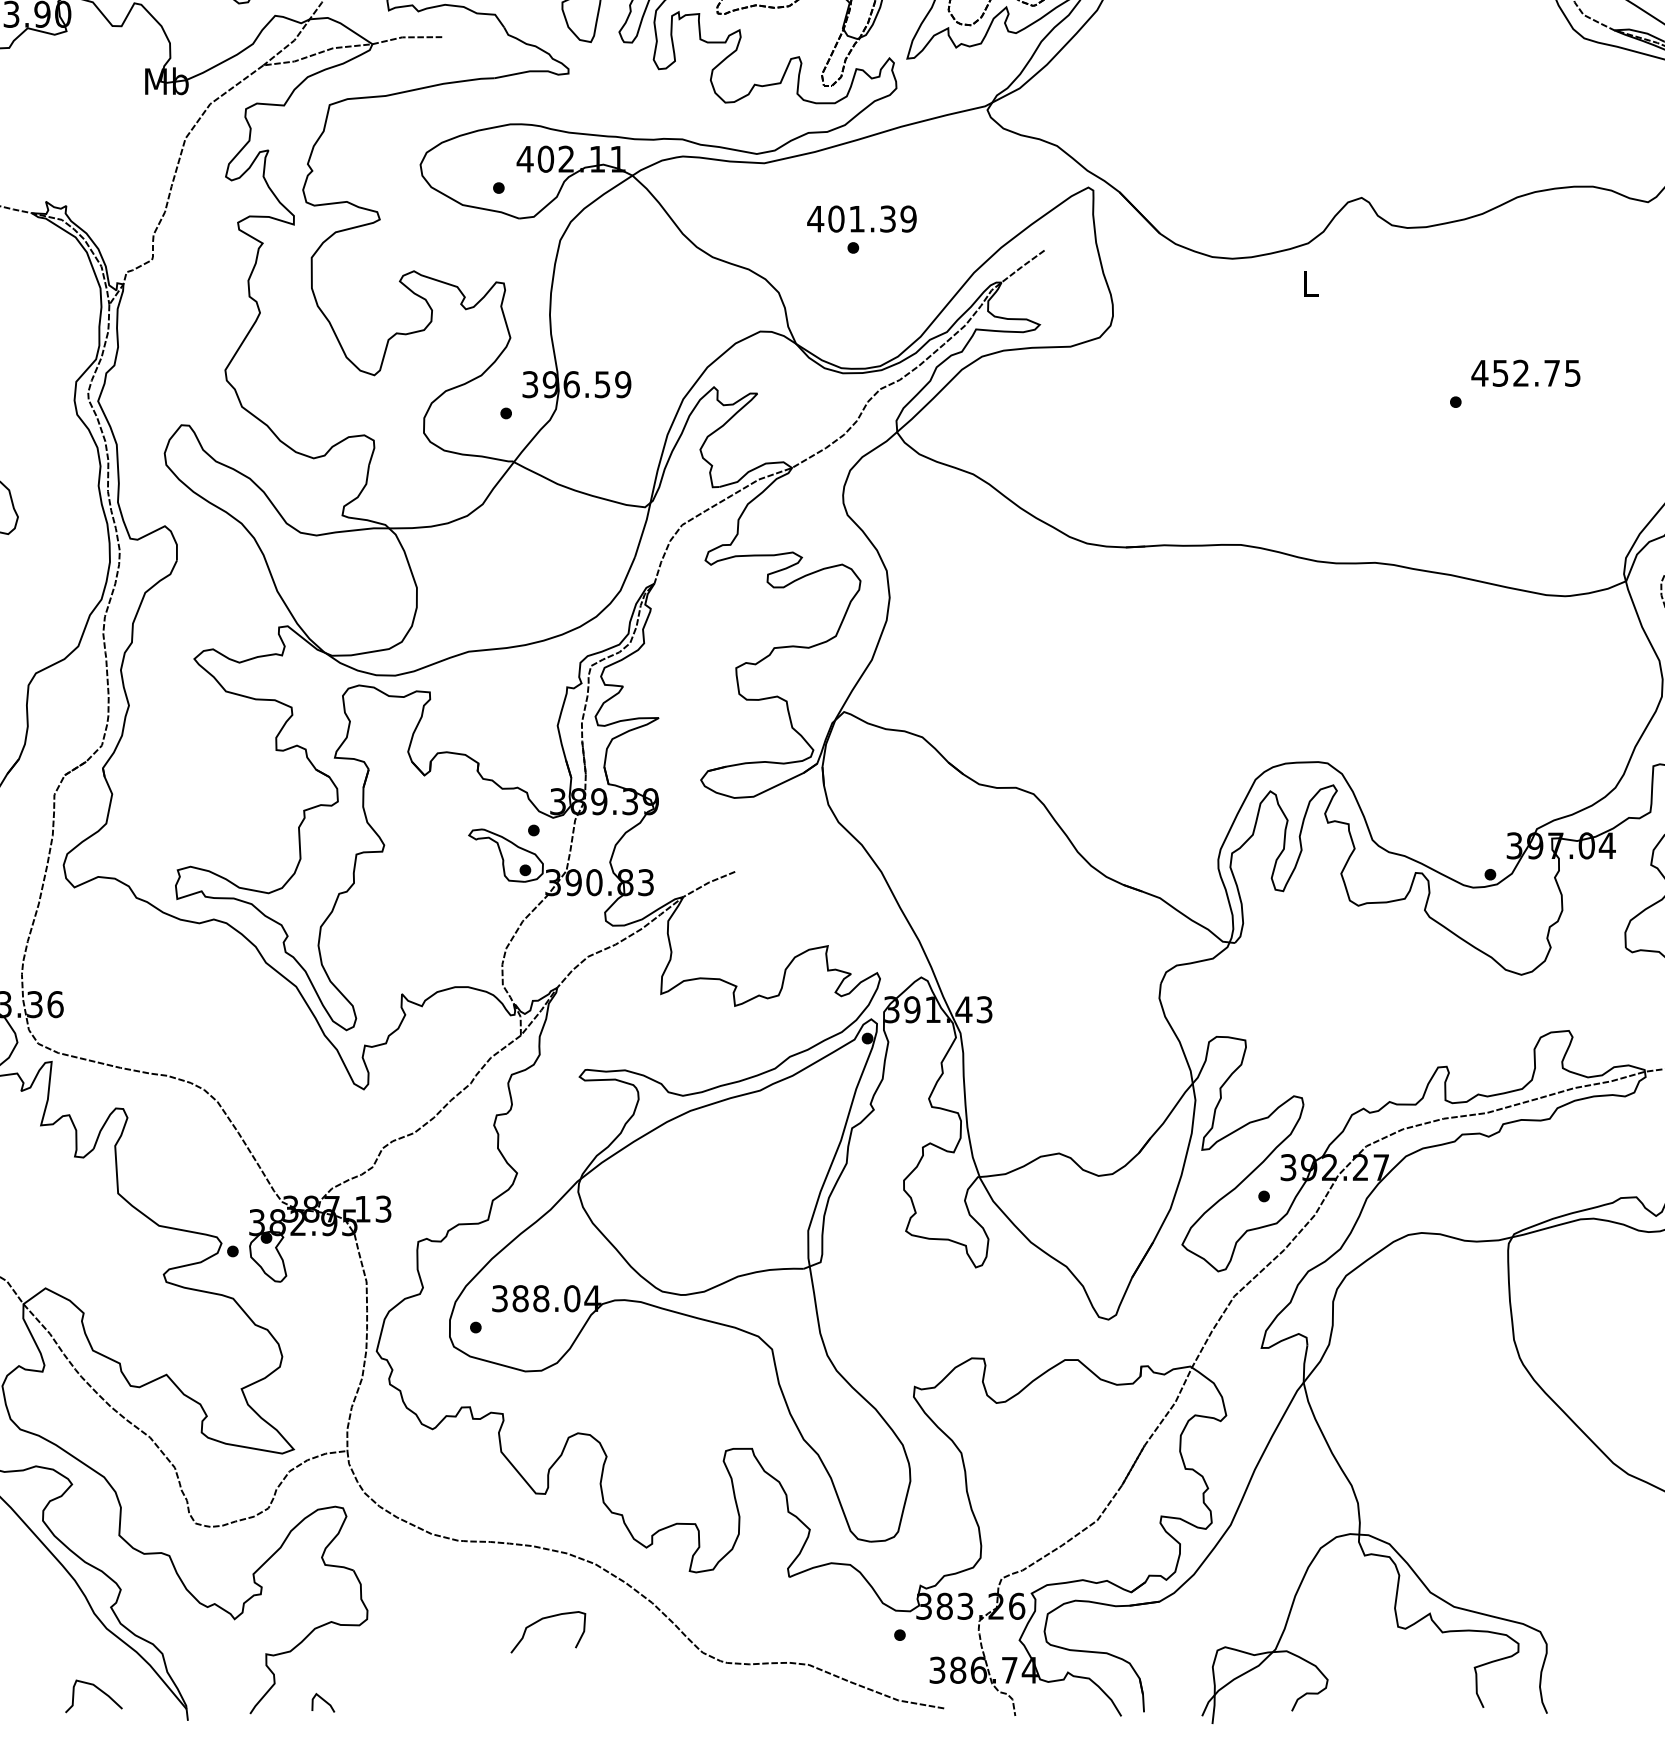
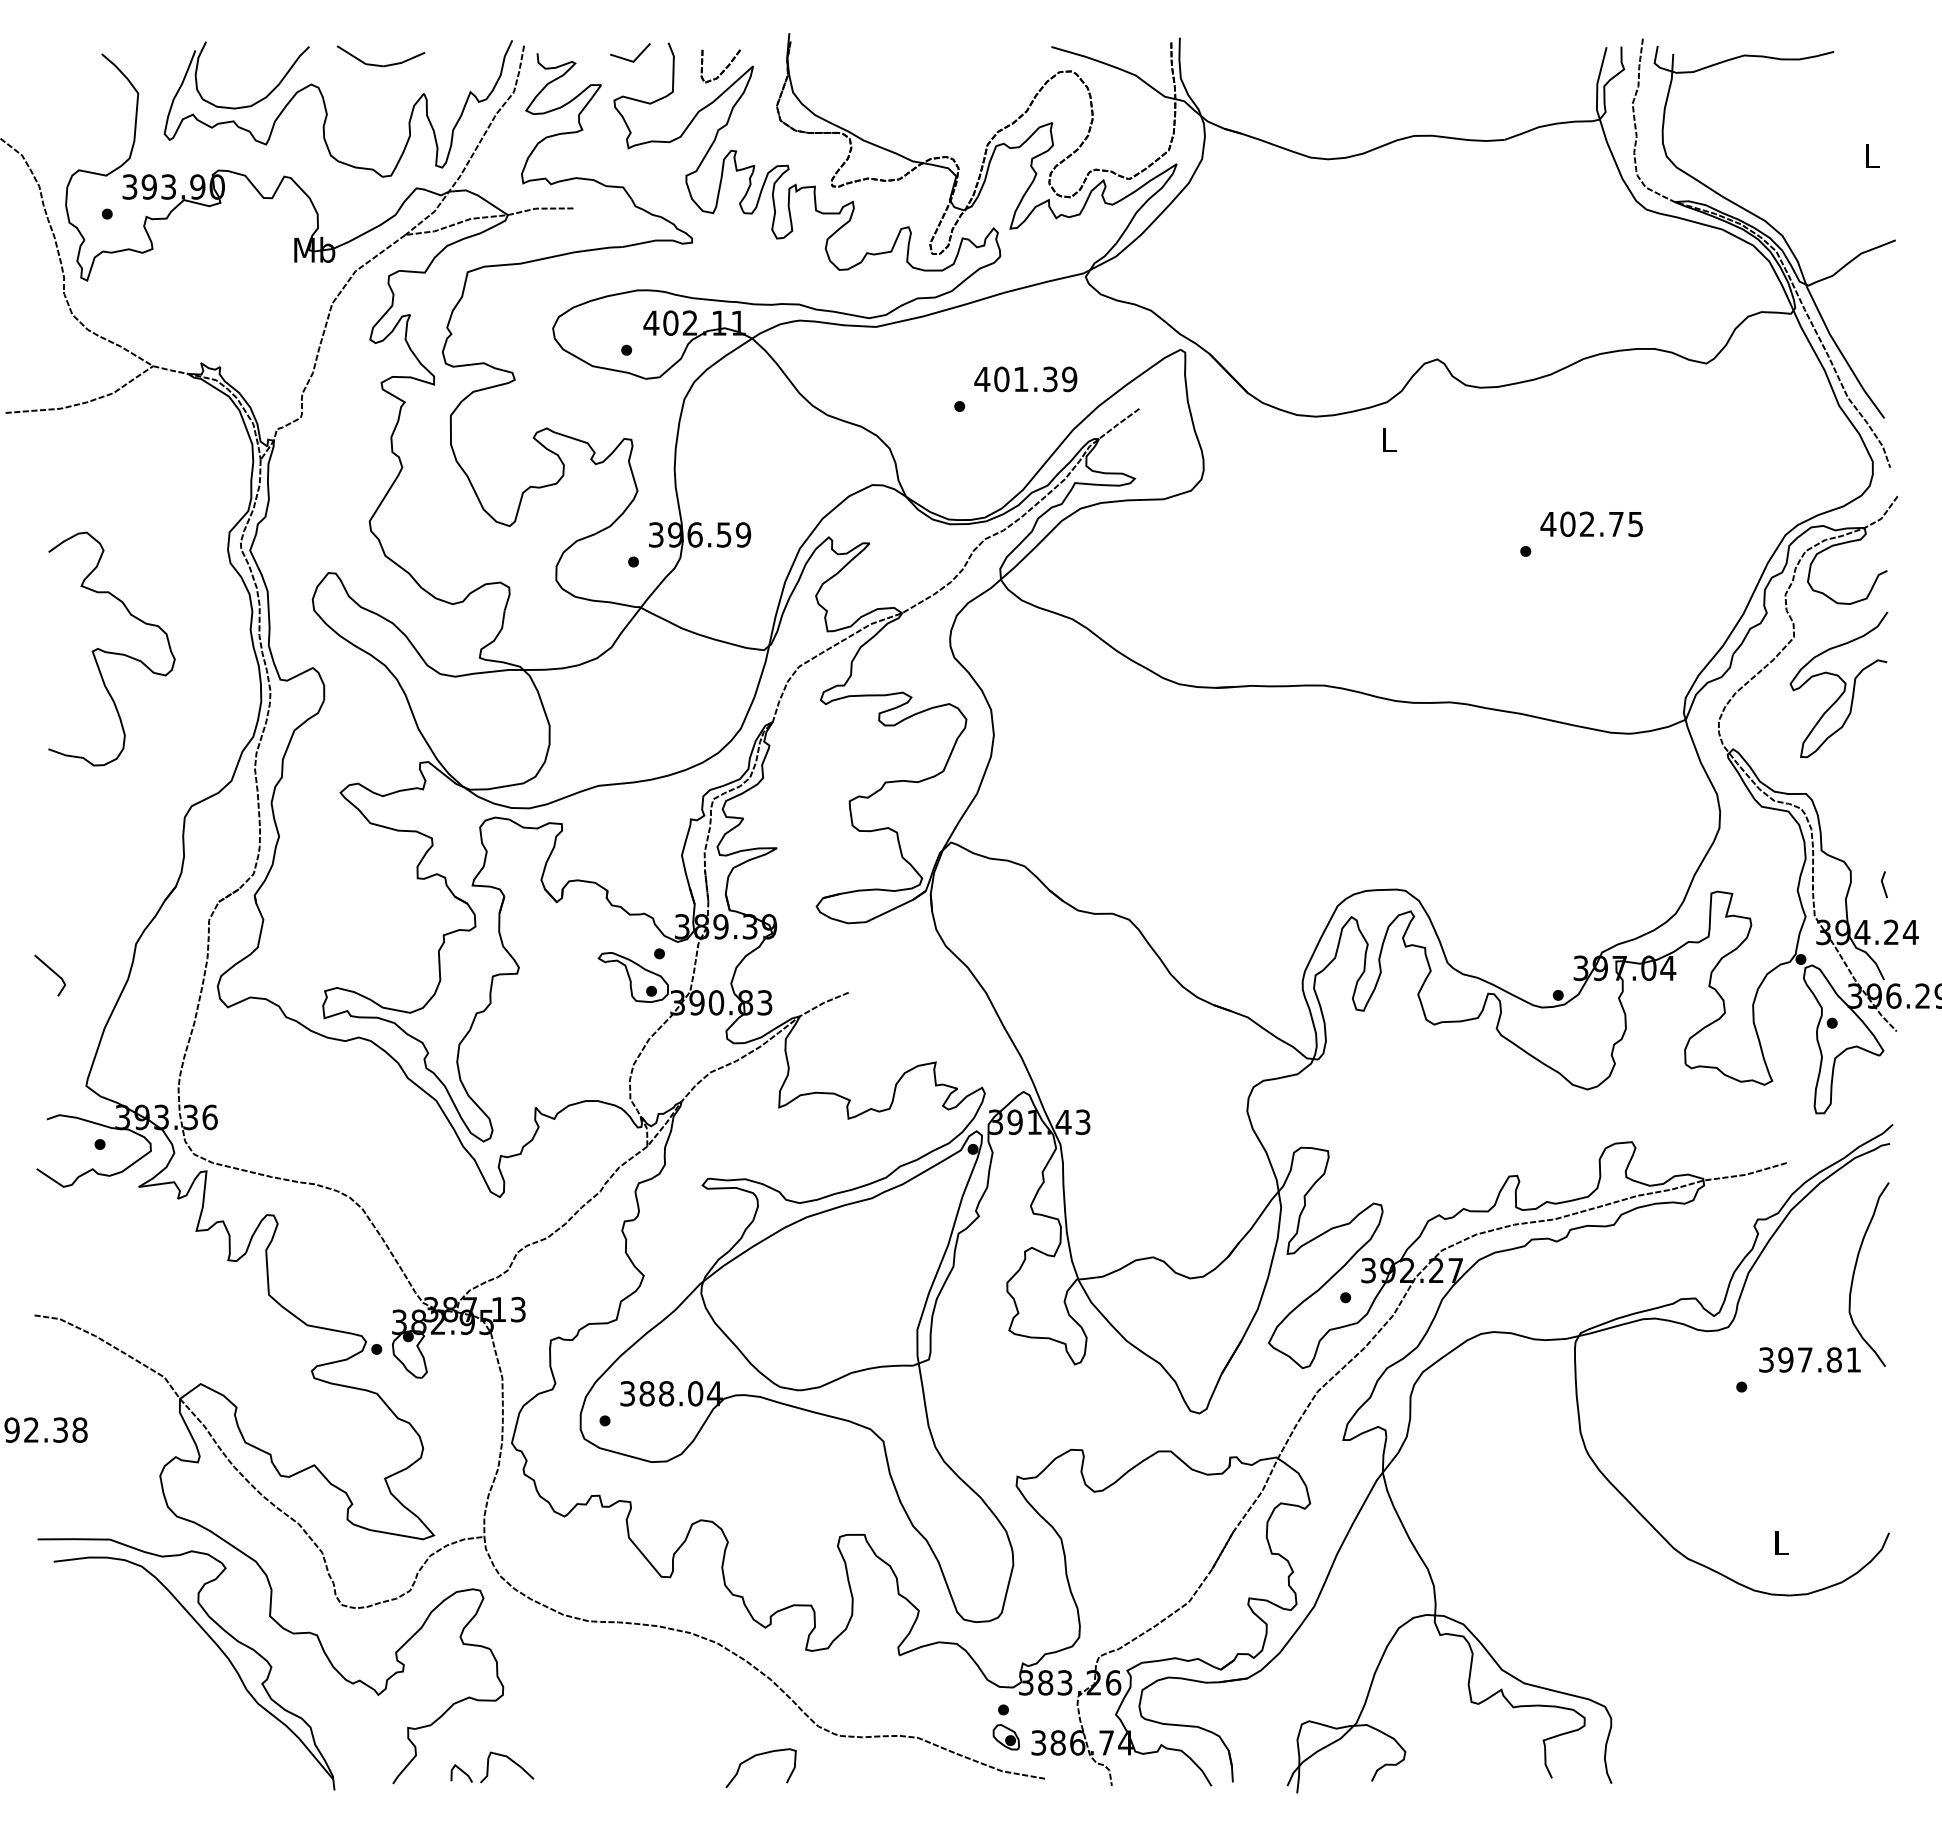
text: (861, 219) -> (1025, 379), moved
text: (1500, 373) -> (1567, 524), 452.75 -> 402.75
curve: (541, 1620) -> (754, 1757), moved
part: (902, 1664) -> (1005, 1737), added
curve: (98, 1690) -> (511, 1761), moved

